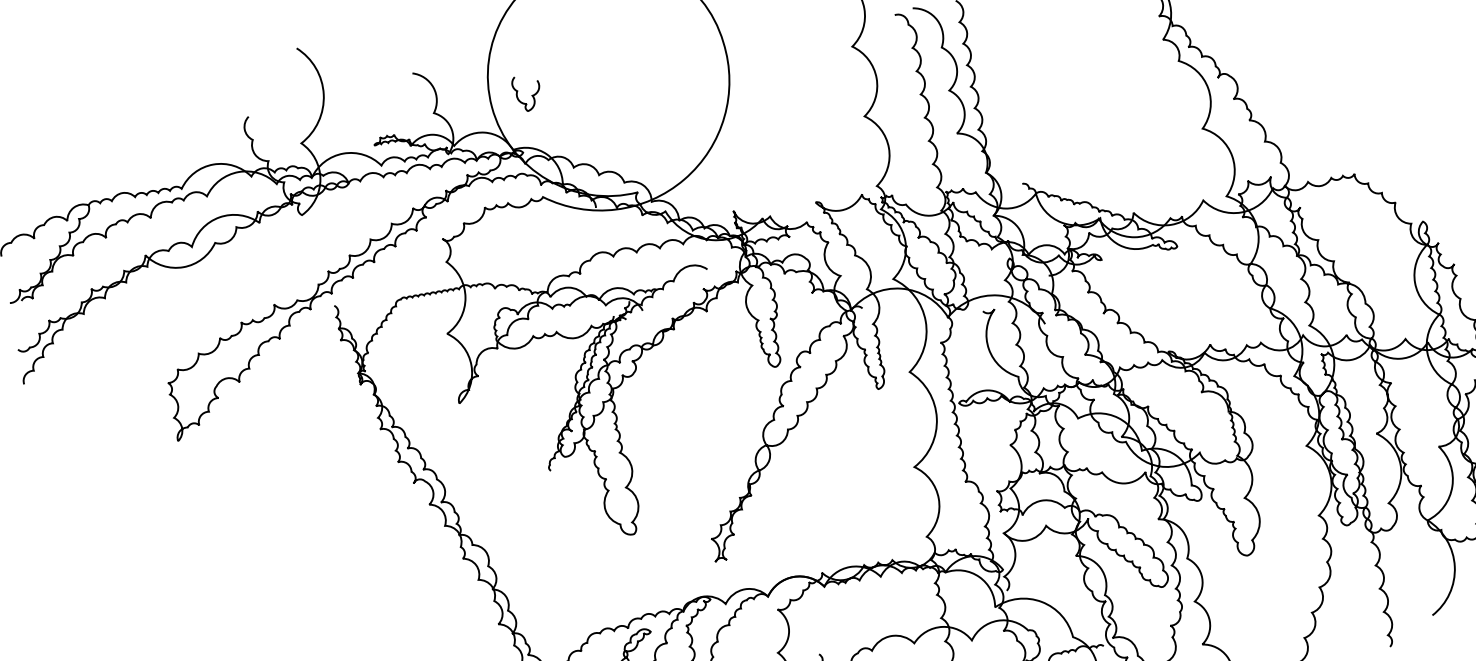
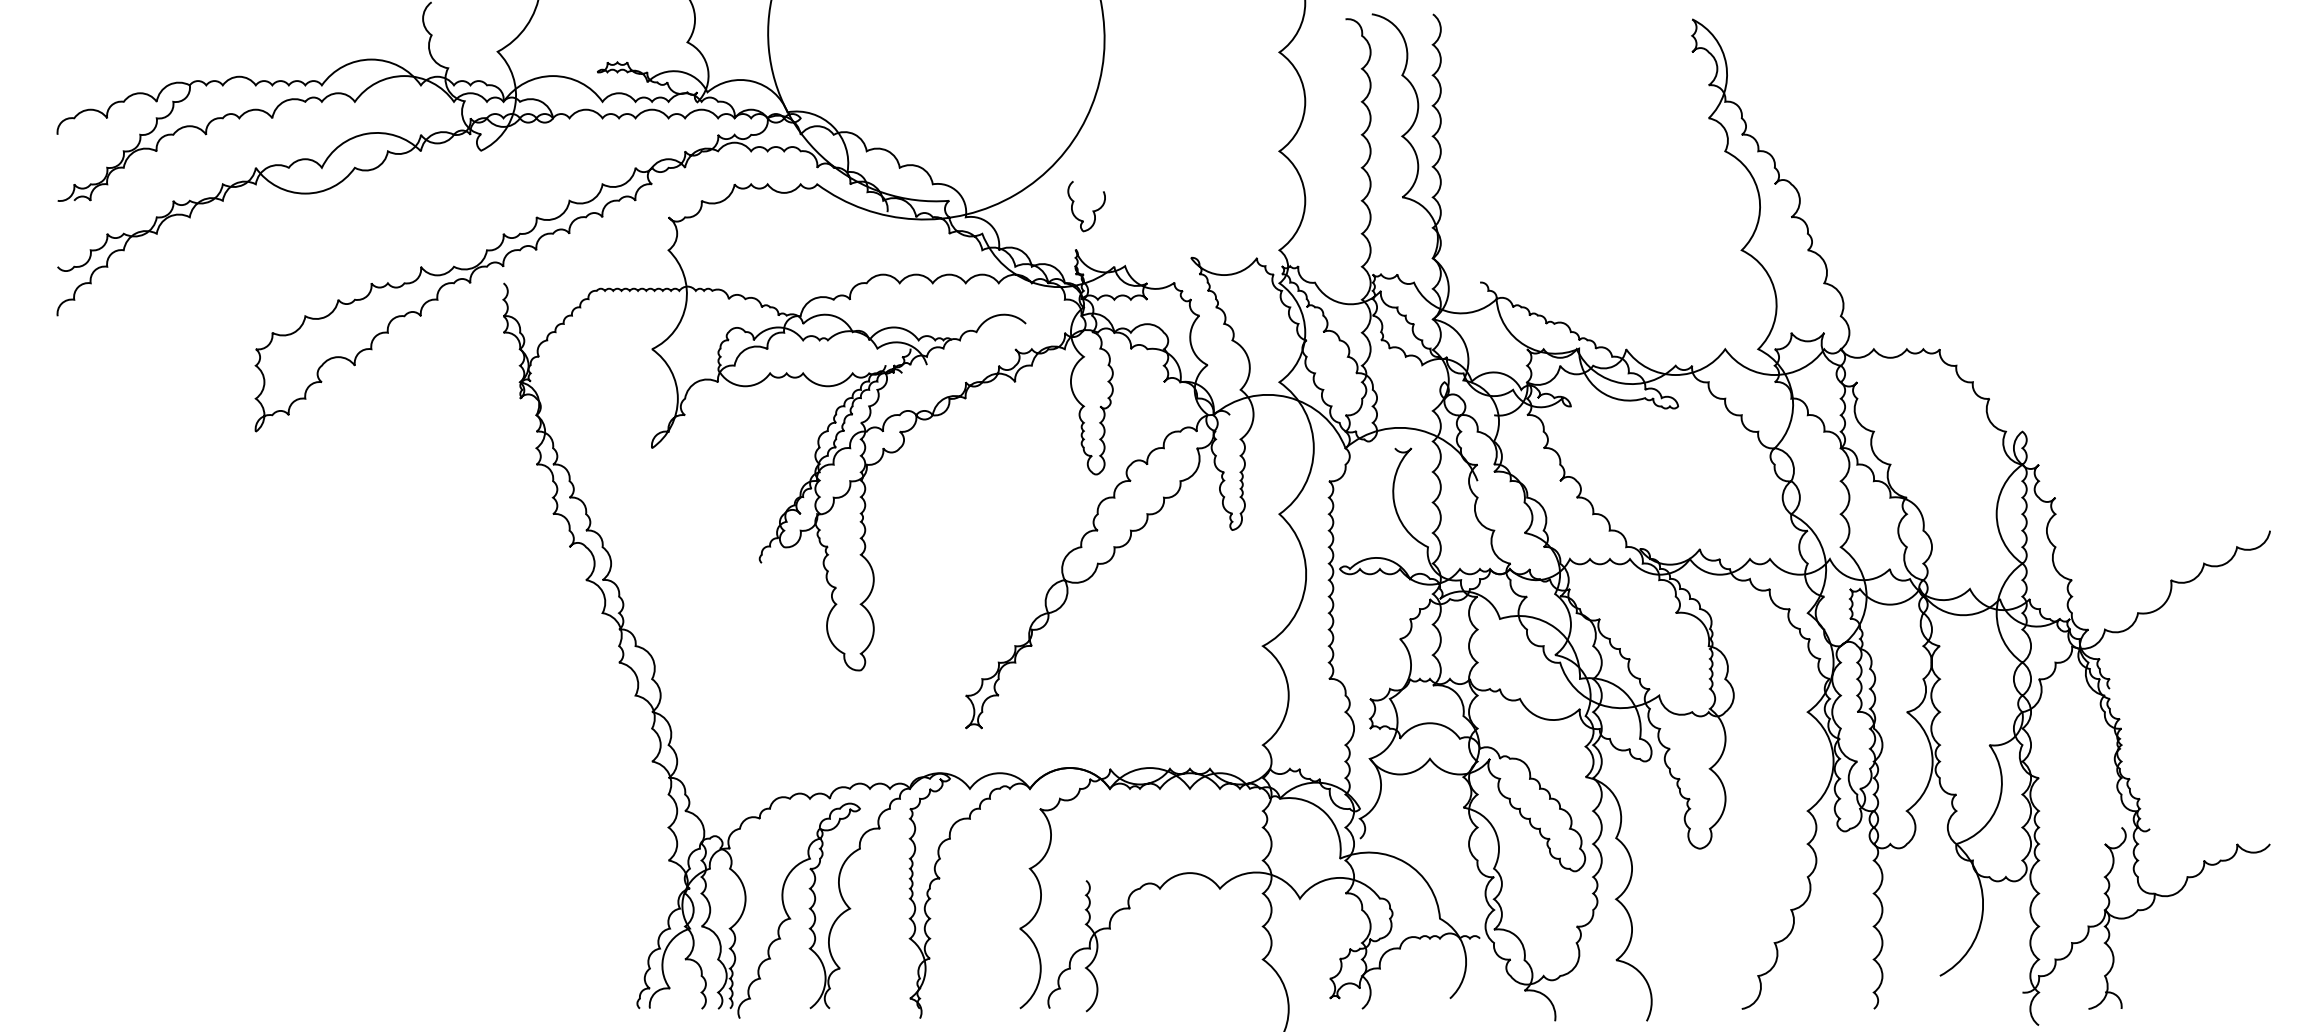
curve: (531, 95) -> (1092, 210), moved

